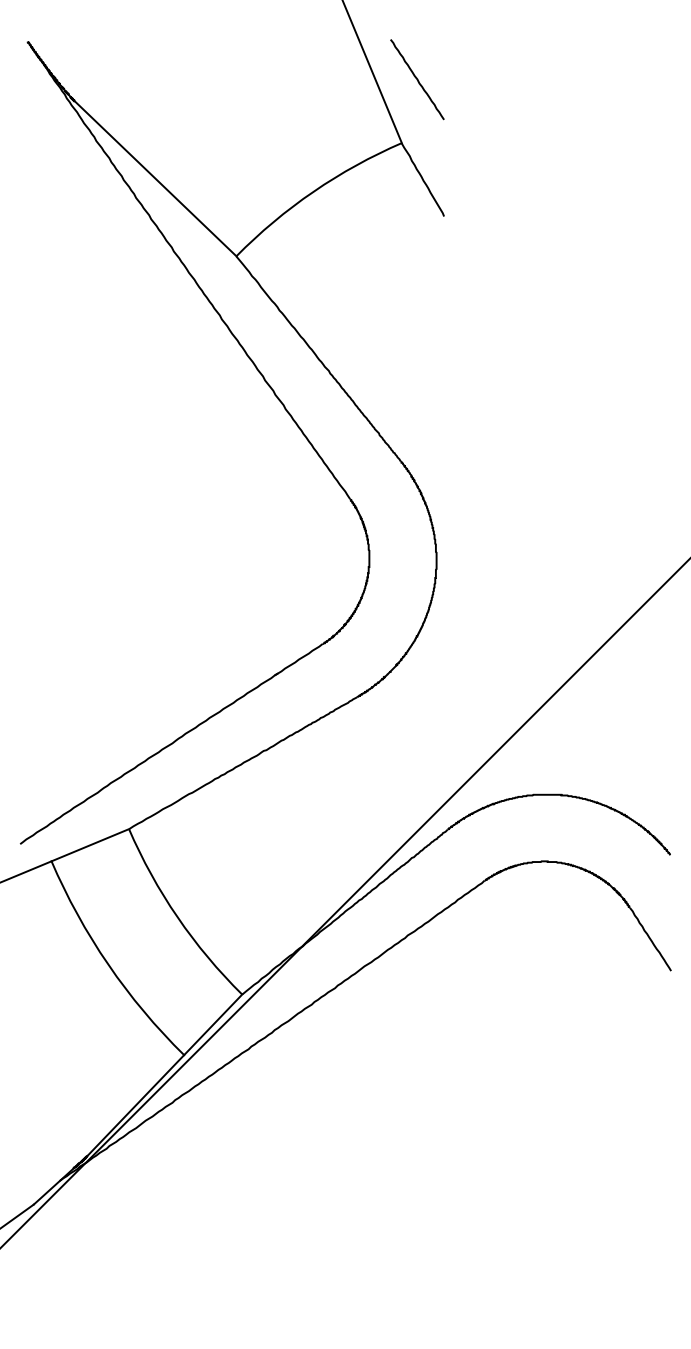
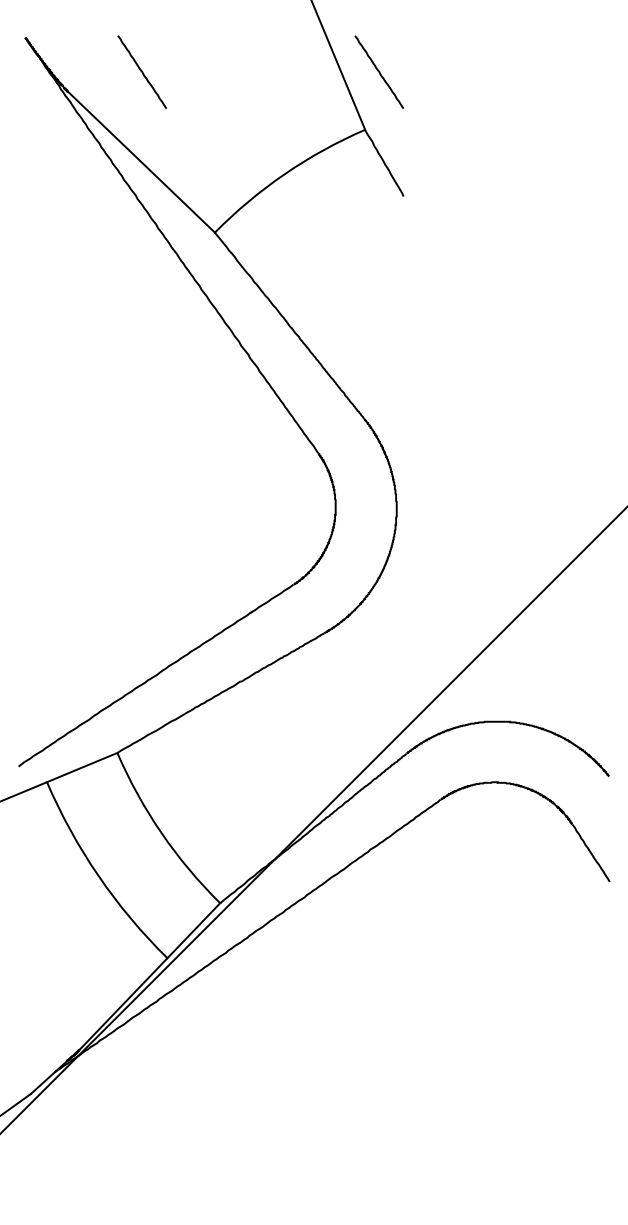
line: (156, 79) -> (142, 72), added

